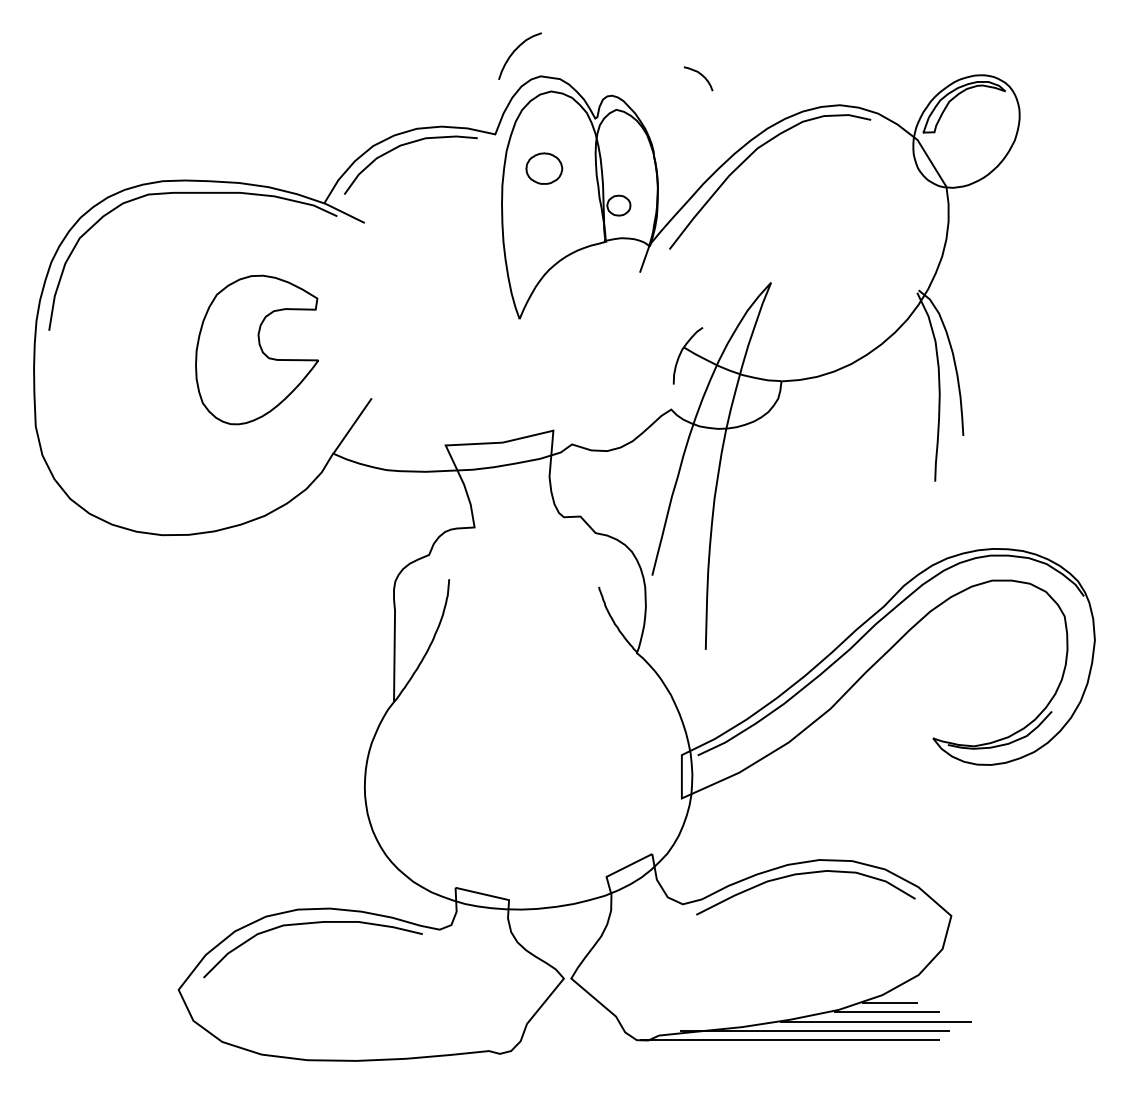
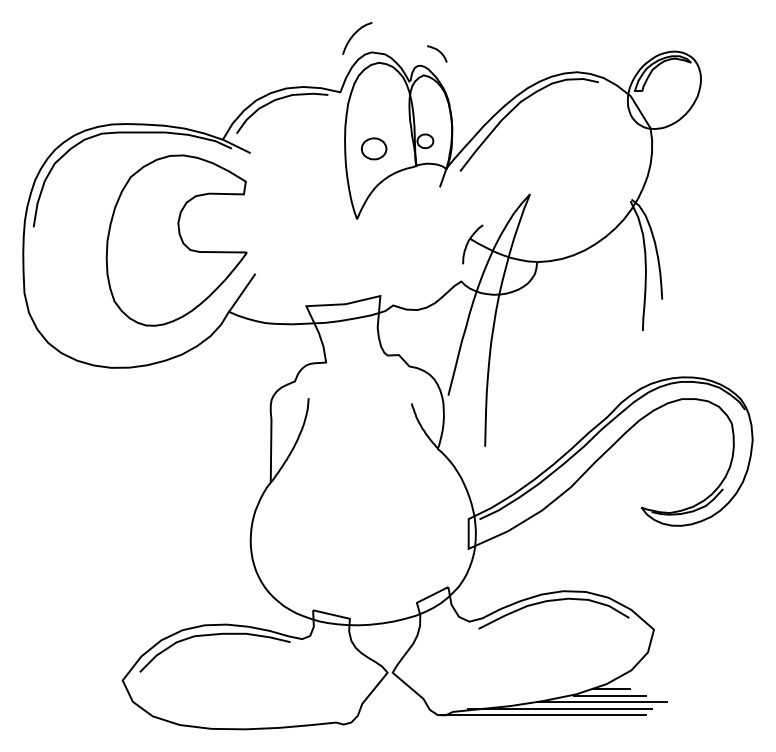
curve: (699, 75) -> (437, 51), moved
part: (543, 168) -> (373, 148), moved
part: (256, 349) -> (176, 240), size x1.67

